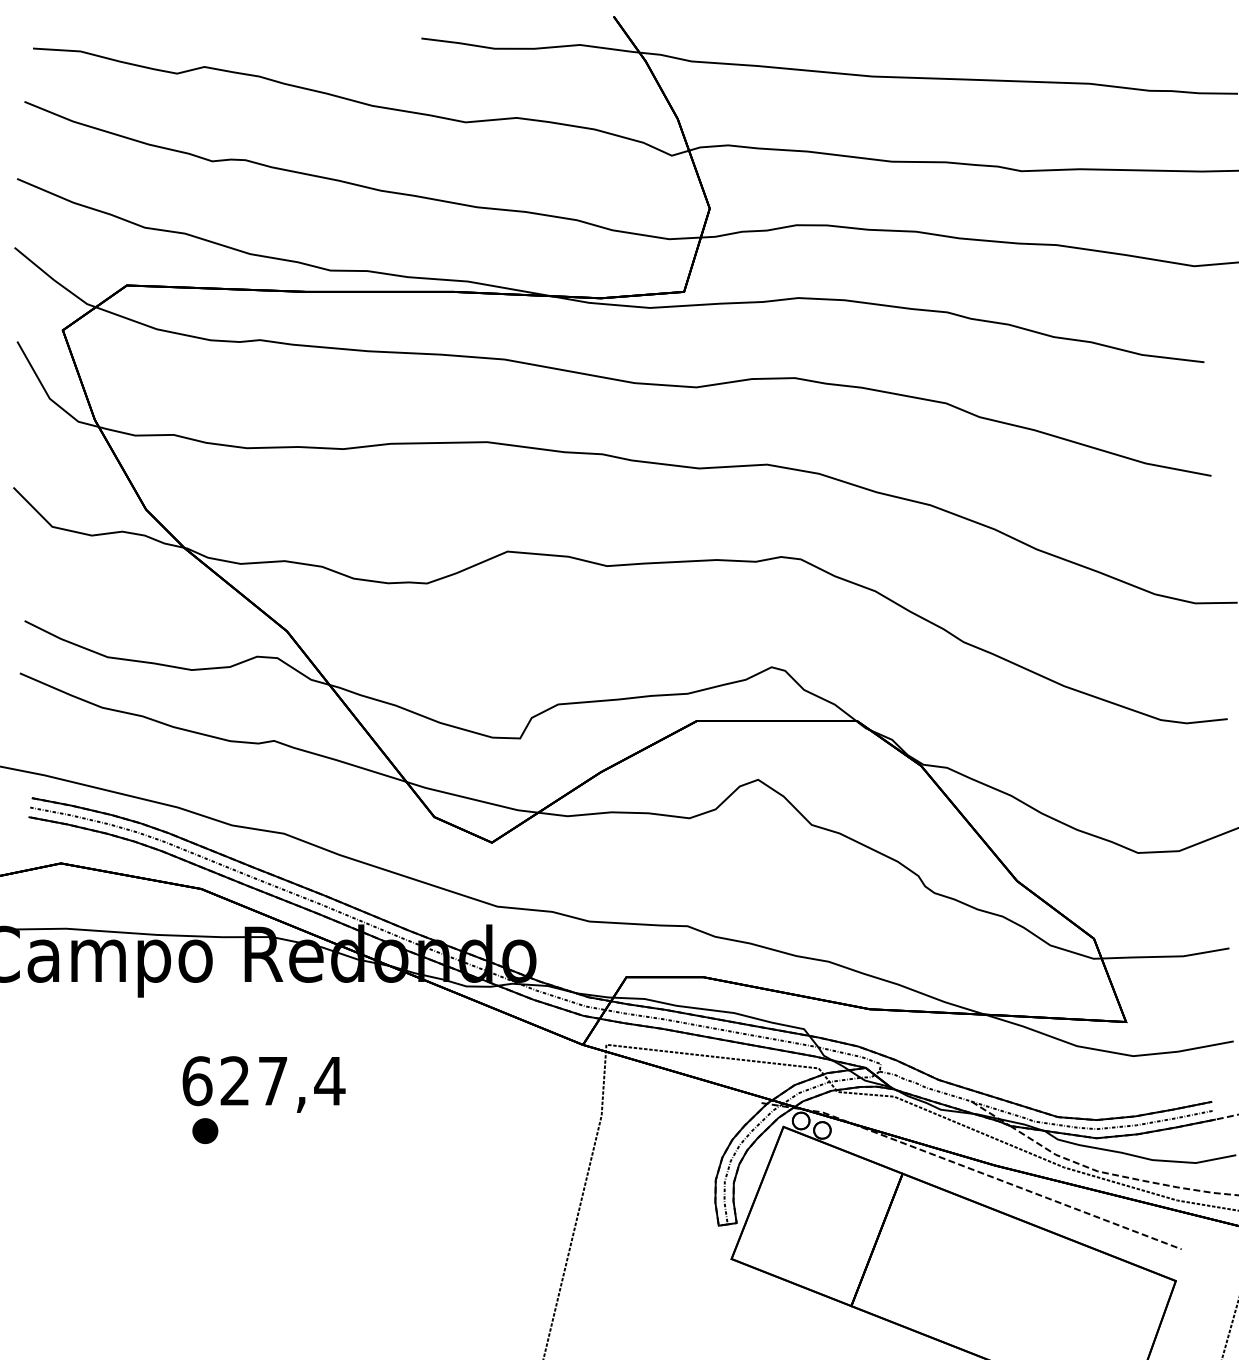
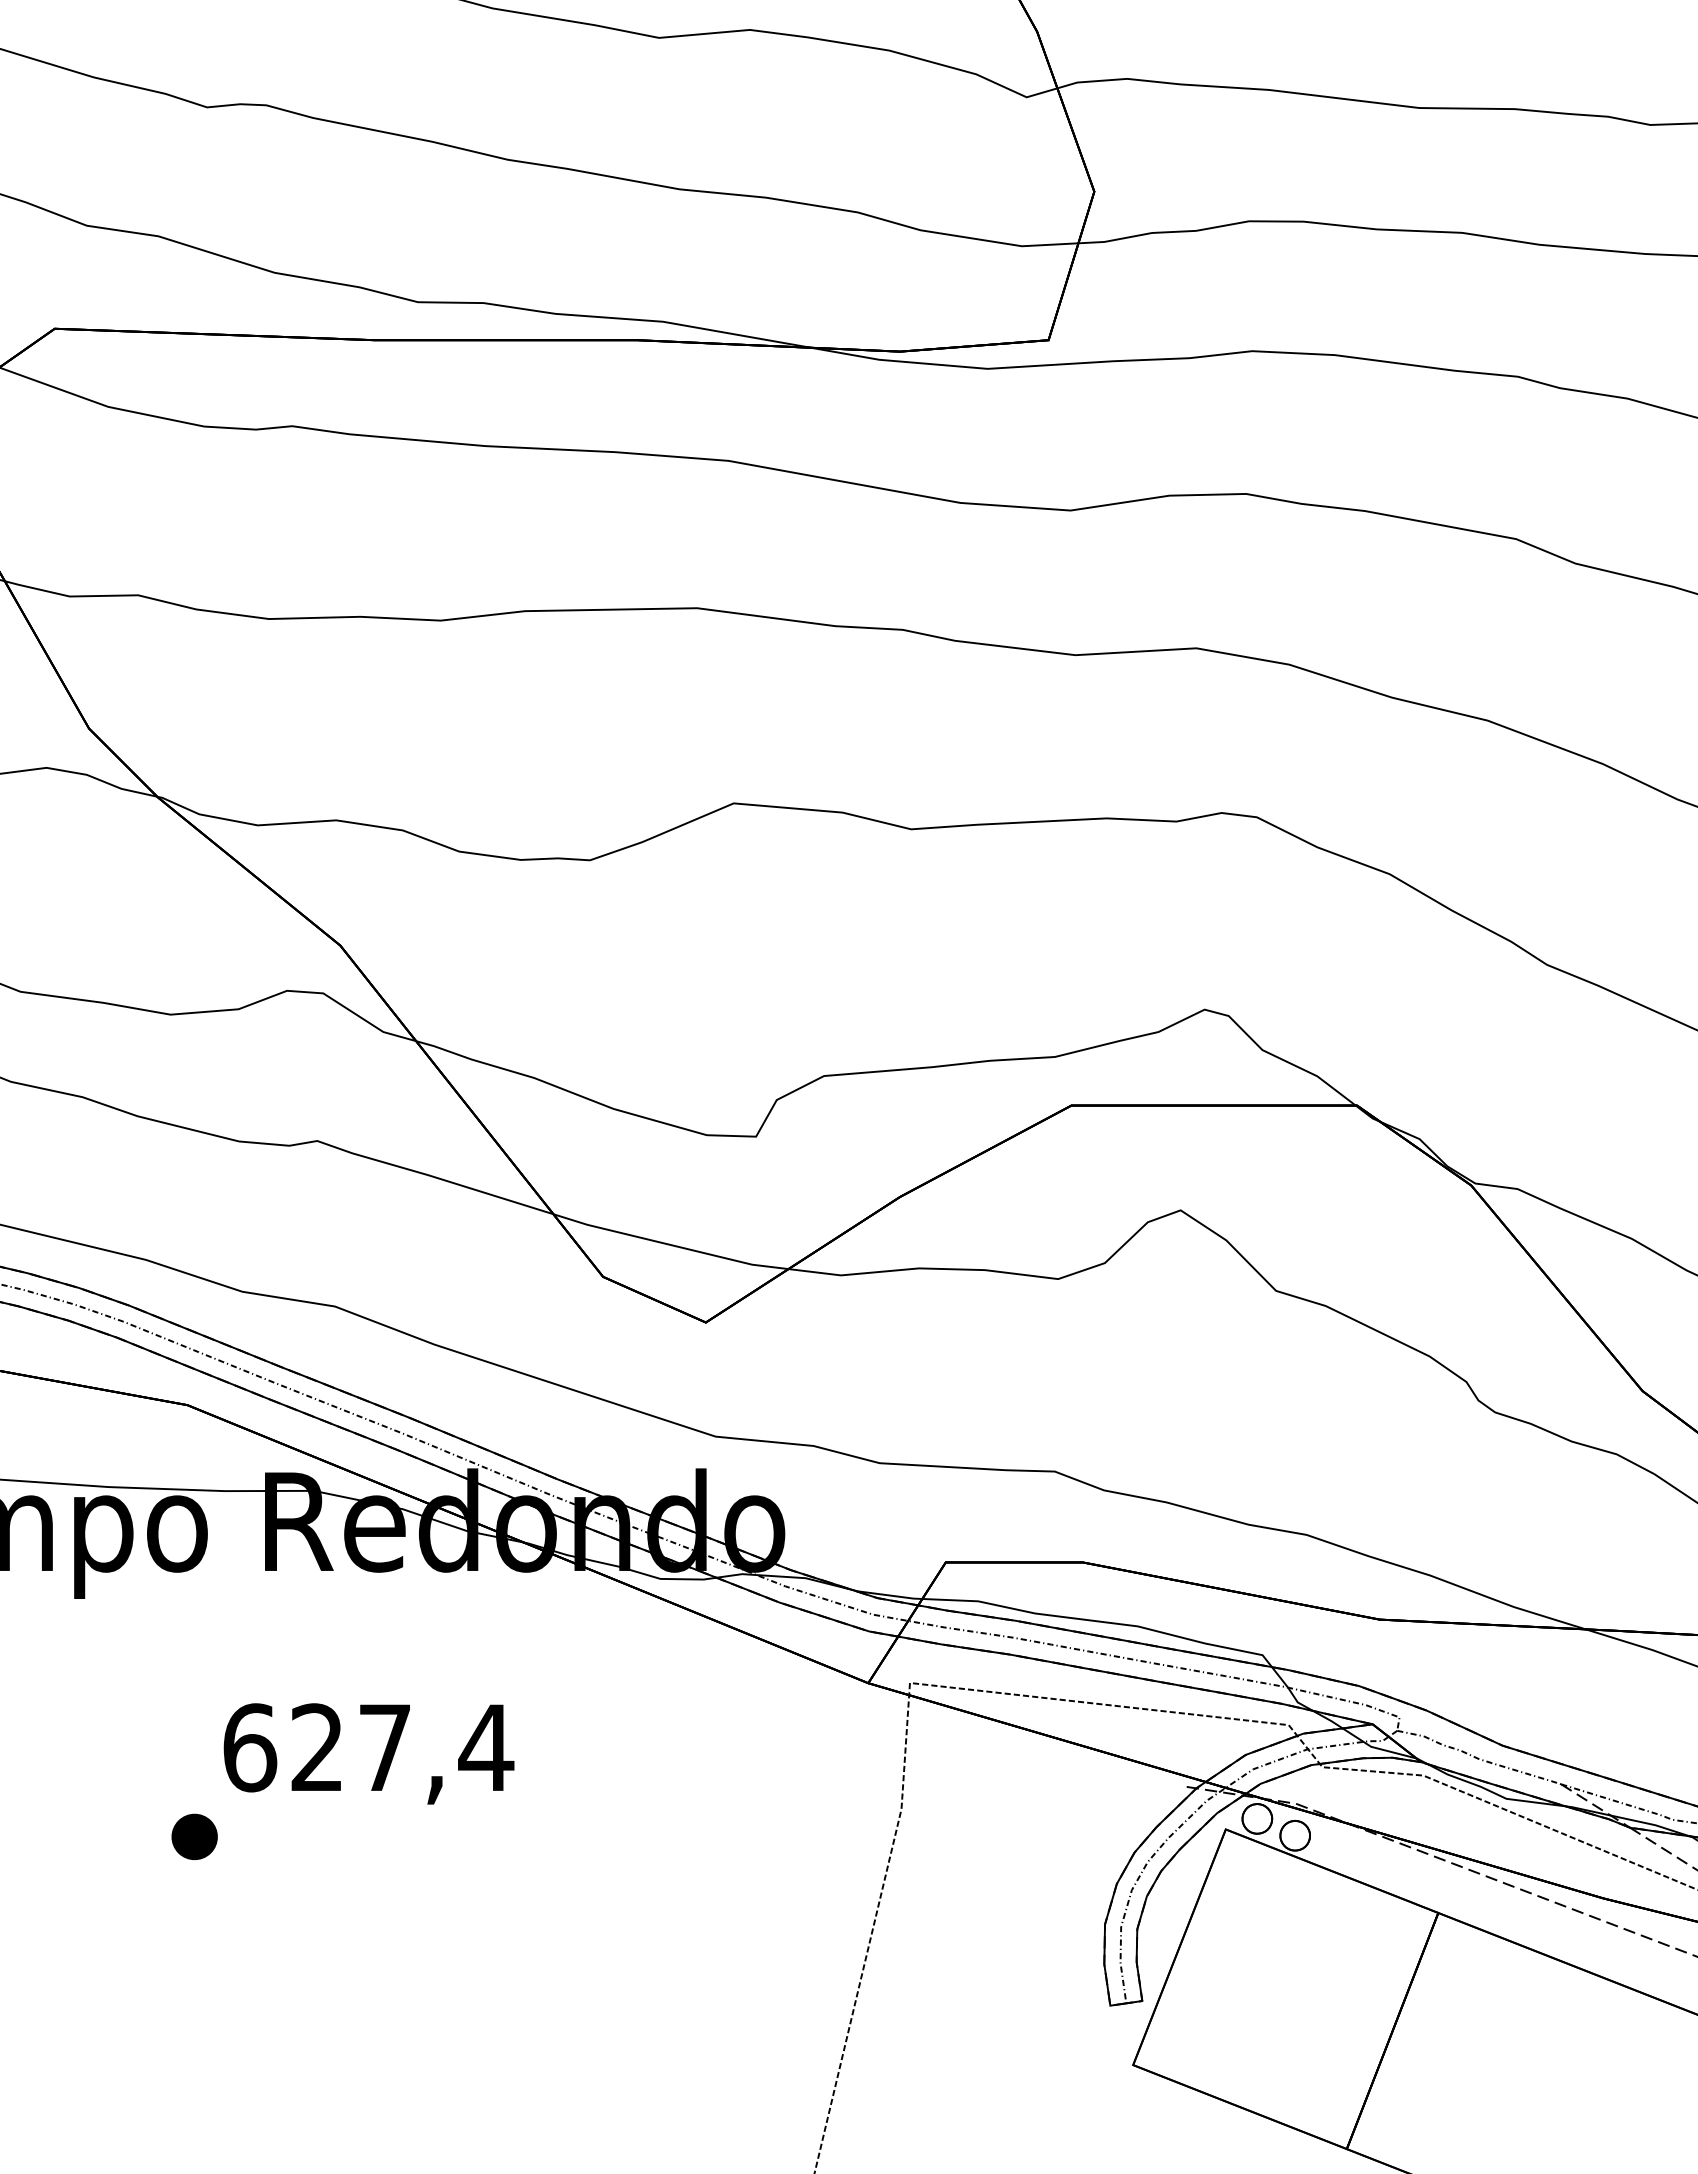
text: (263, 1084) -> (367, 1753), moved

